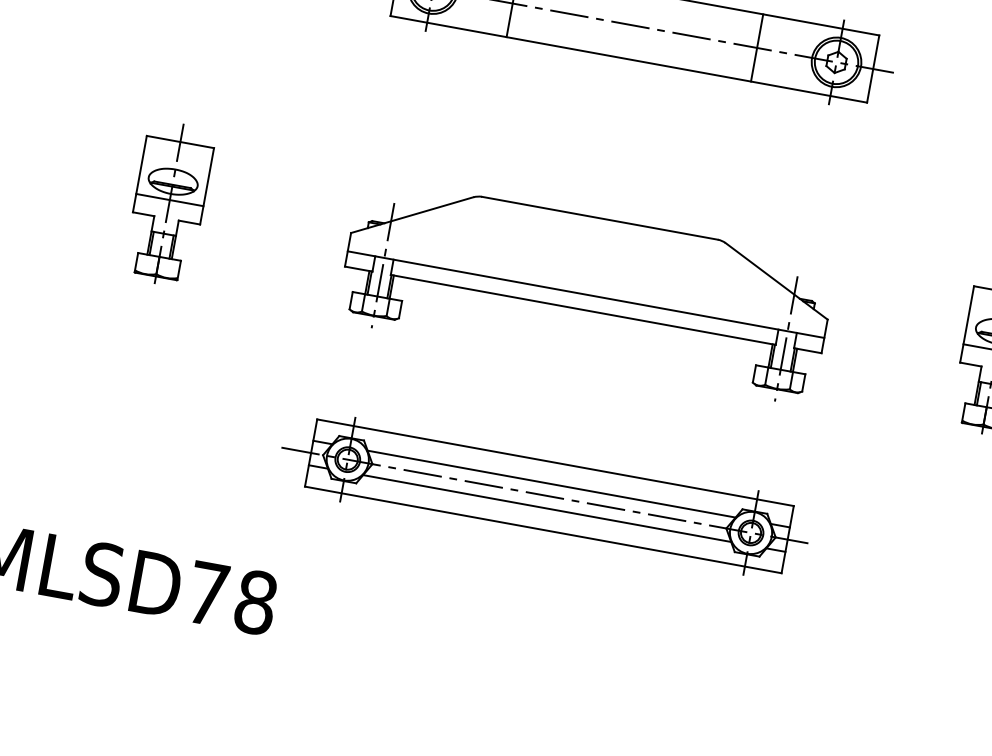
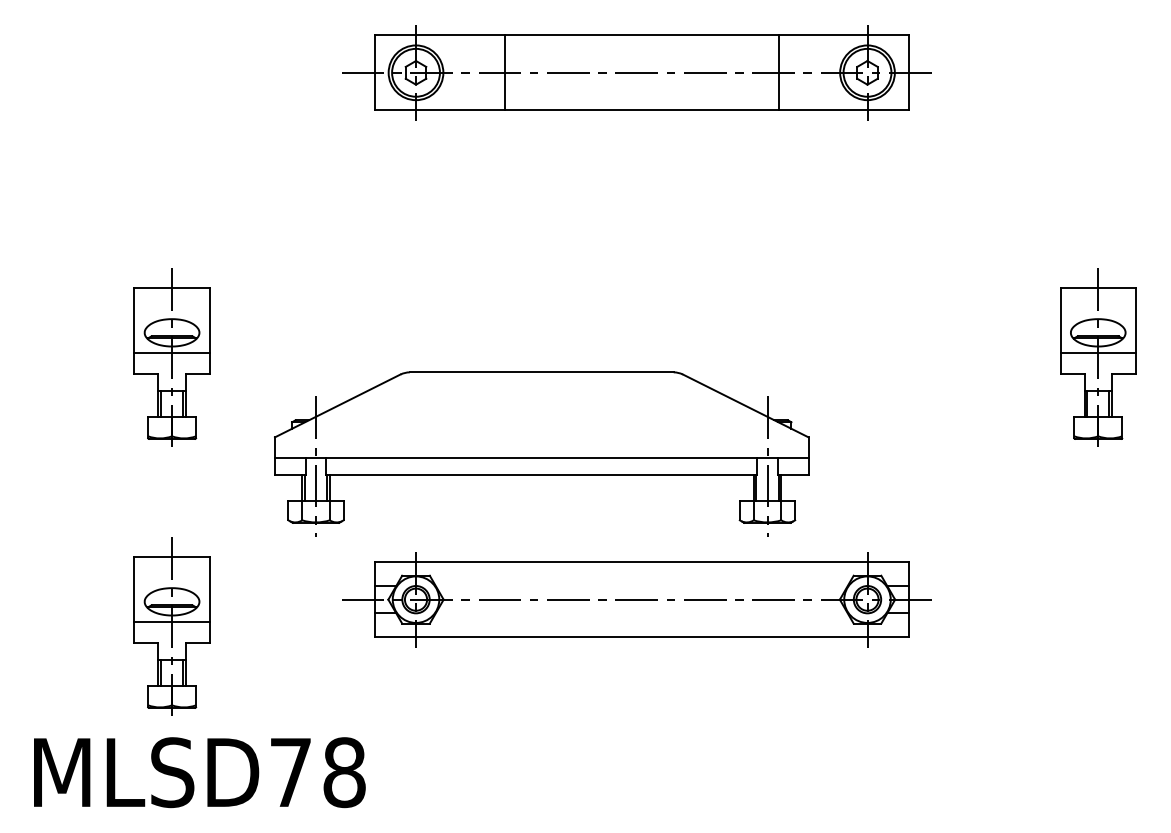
part: (586, 290) -> (541, 453), moved
part: (125, 443) -> (171, 626), added
line: (551, 484) -> (641, 586), removed
line: (546, 508) -> (641, 613), removed

